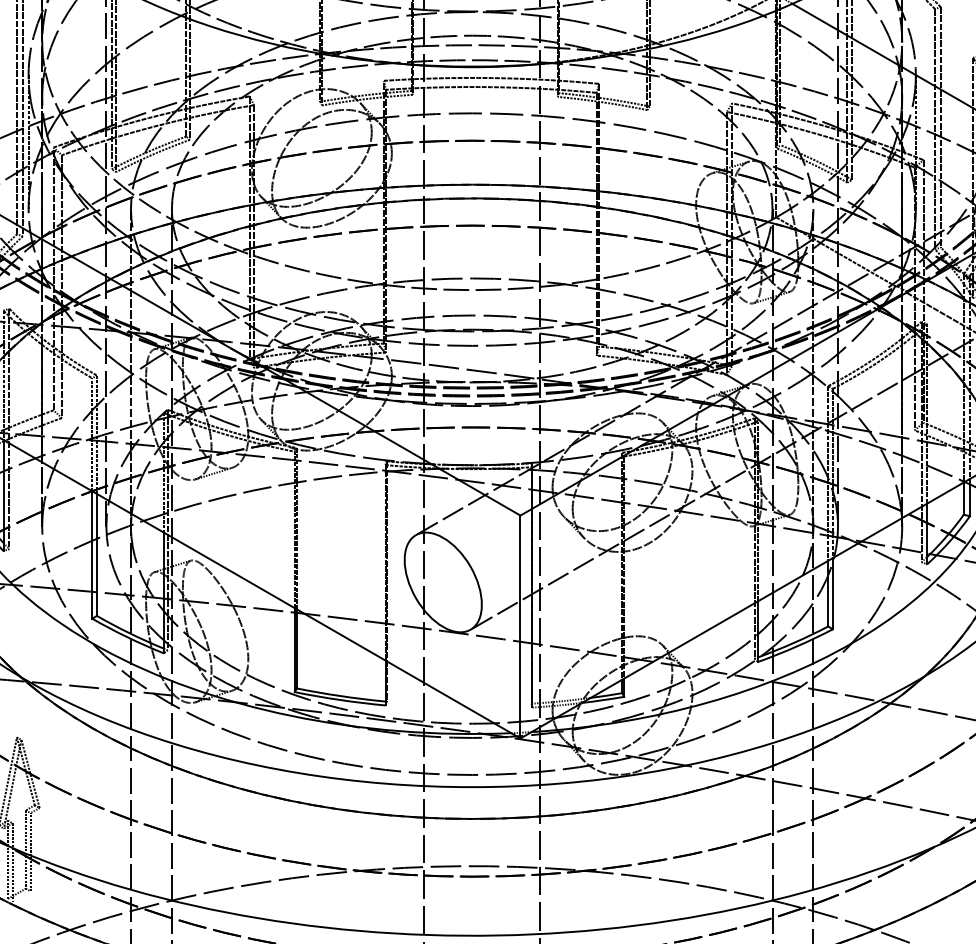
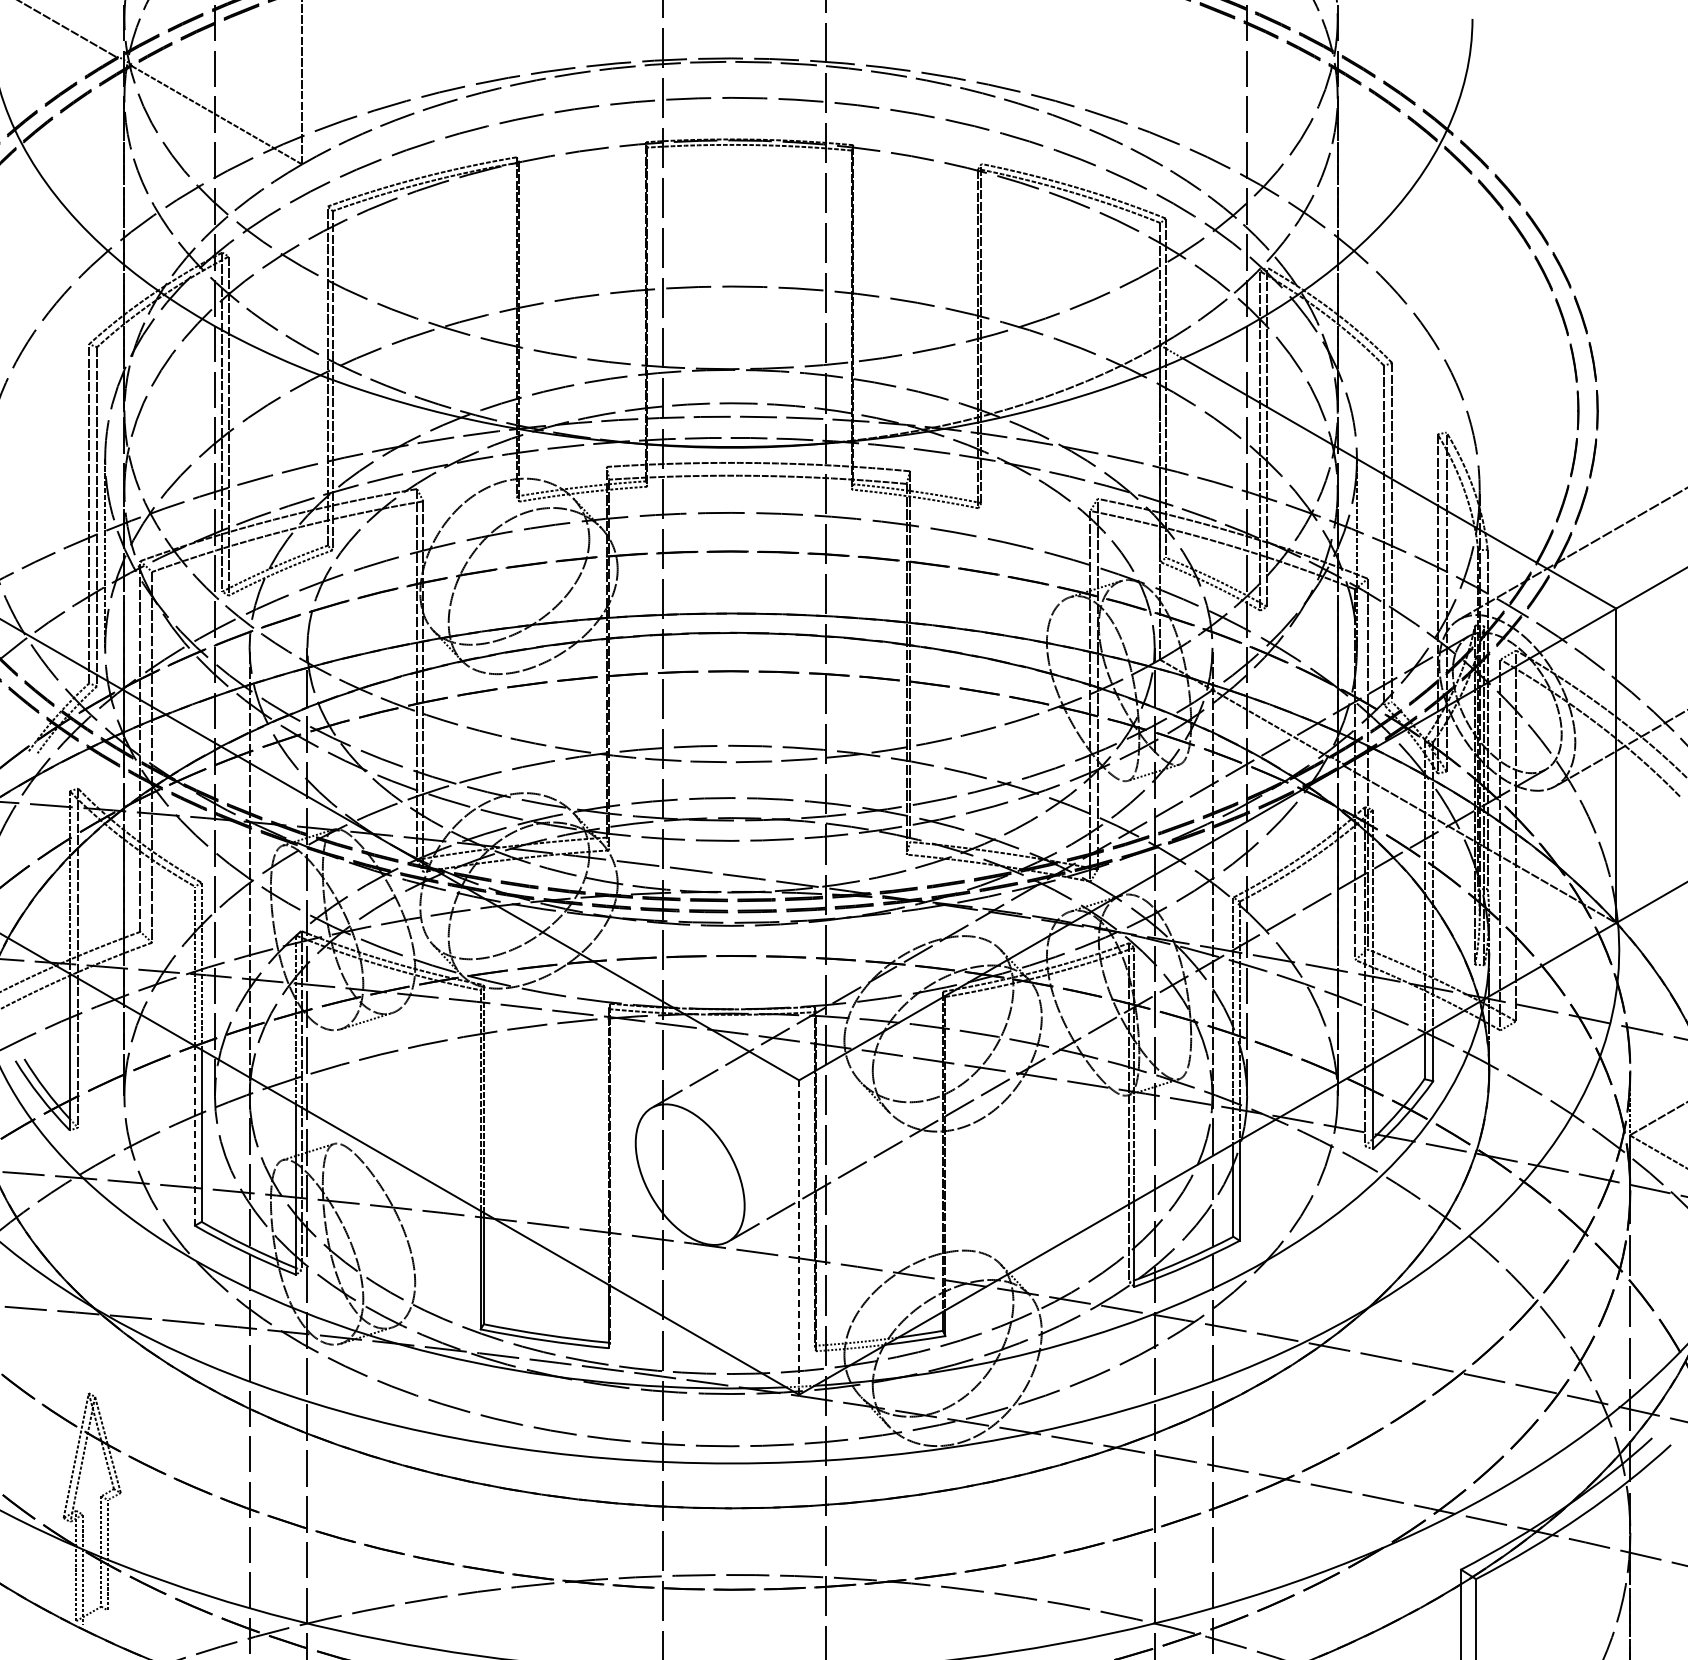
line: (92, 554) -> (195, 1135), solid -> dashed
line: (520, 626) -> (799, 1237), solid -> dashed

